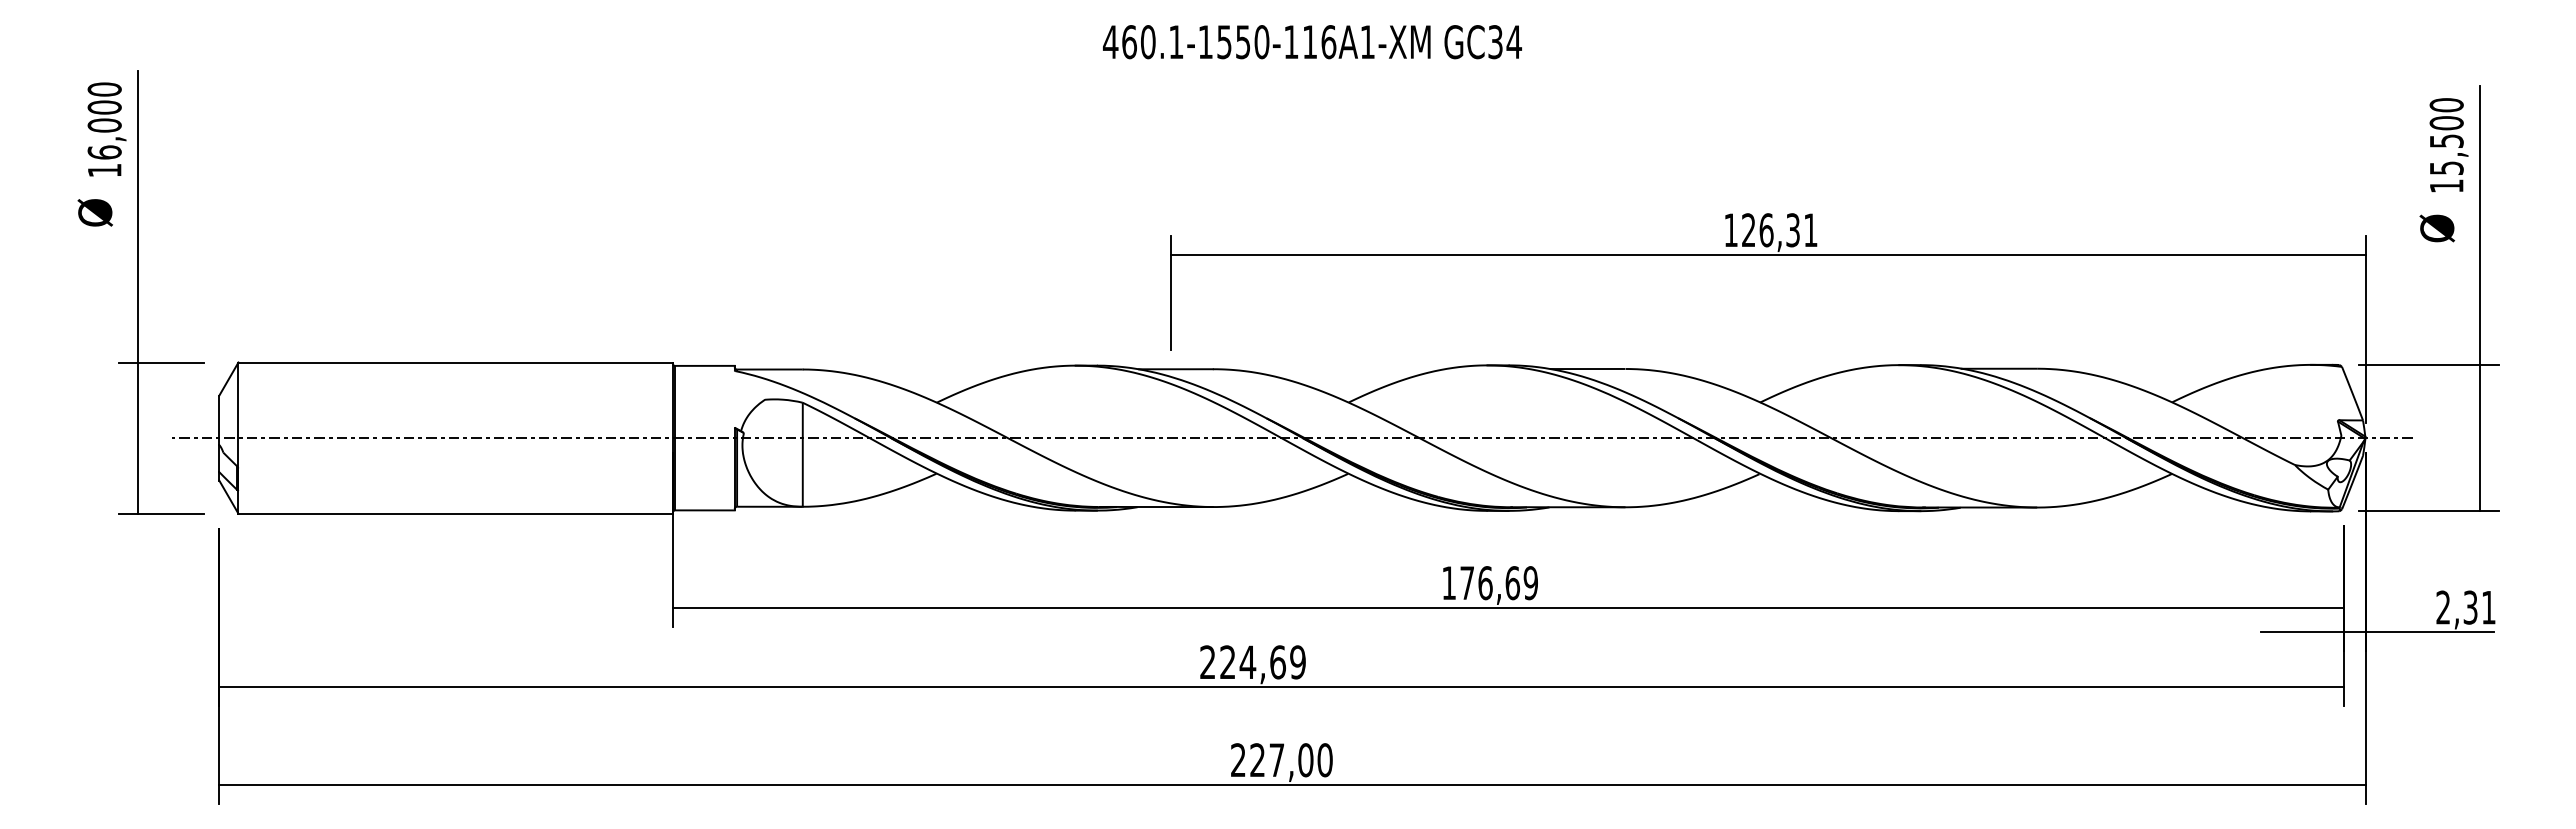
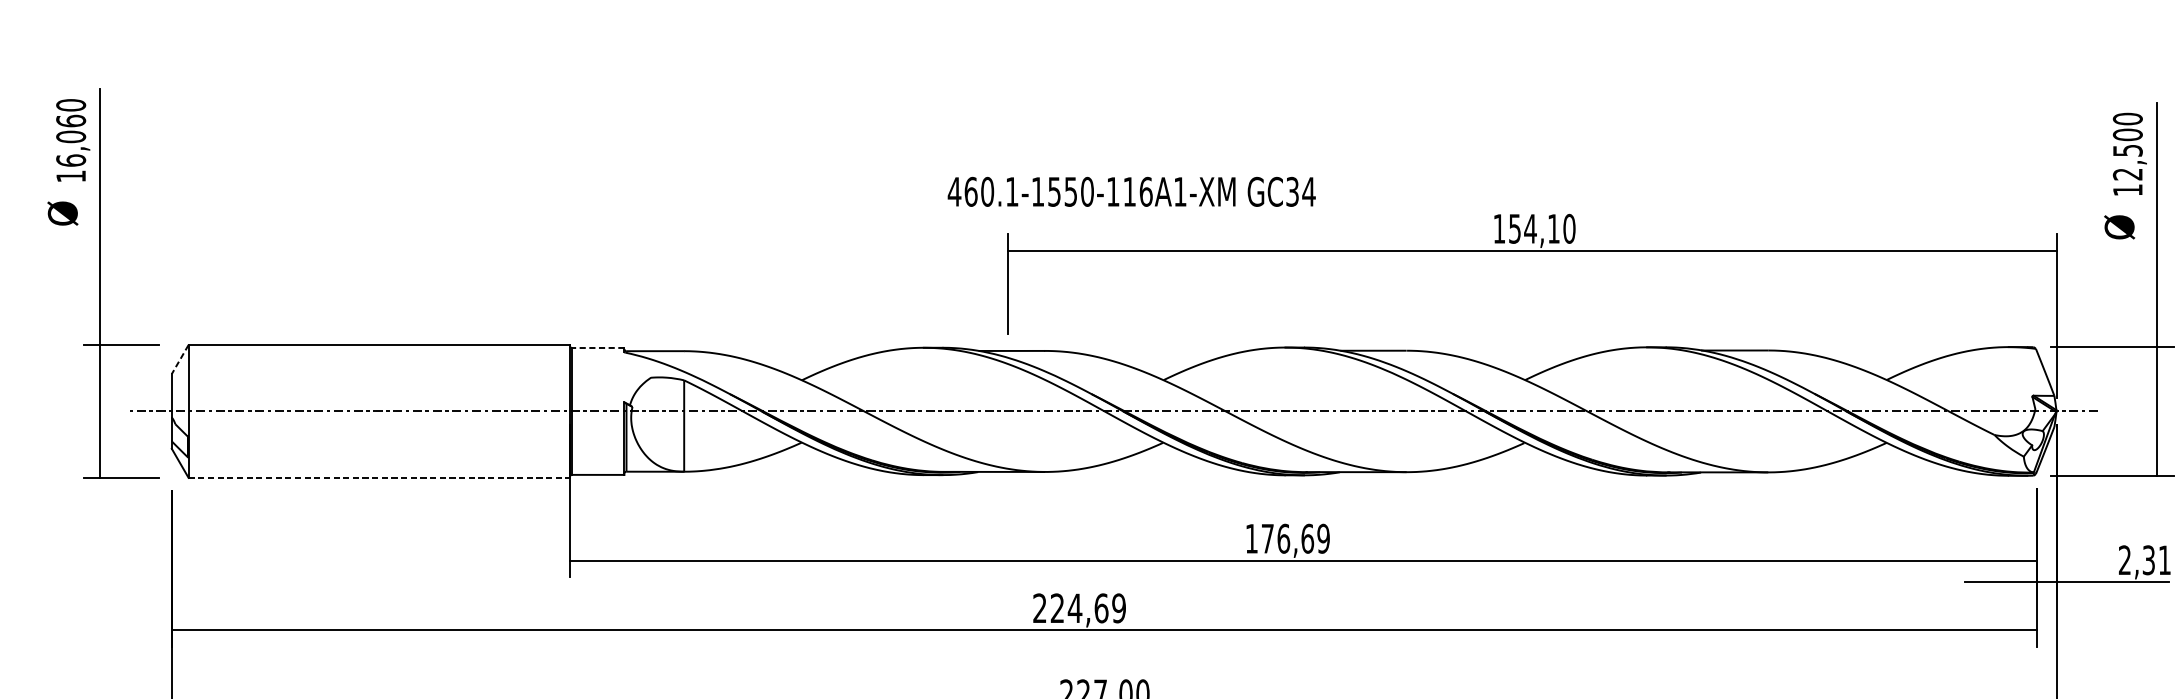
text: (1312, 42) -> (1131, 192), moved
text: (104, 107) -> (70, 121), 16,000 -> 16,060
text: (2446, 168) -> (2127, 174), 15,500 -> 12,500
text: (1779, 230) -> (1541, 229), 126,31 -> 154,10
line: (704, 365) -> (597, 347), solid -> dashed
line: (228, 379) -> (179, 359), solid -> dashed
line: (456, 513) -> (380, 477), solid -> dashed

